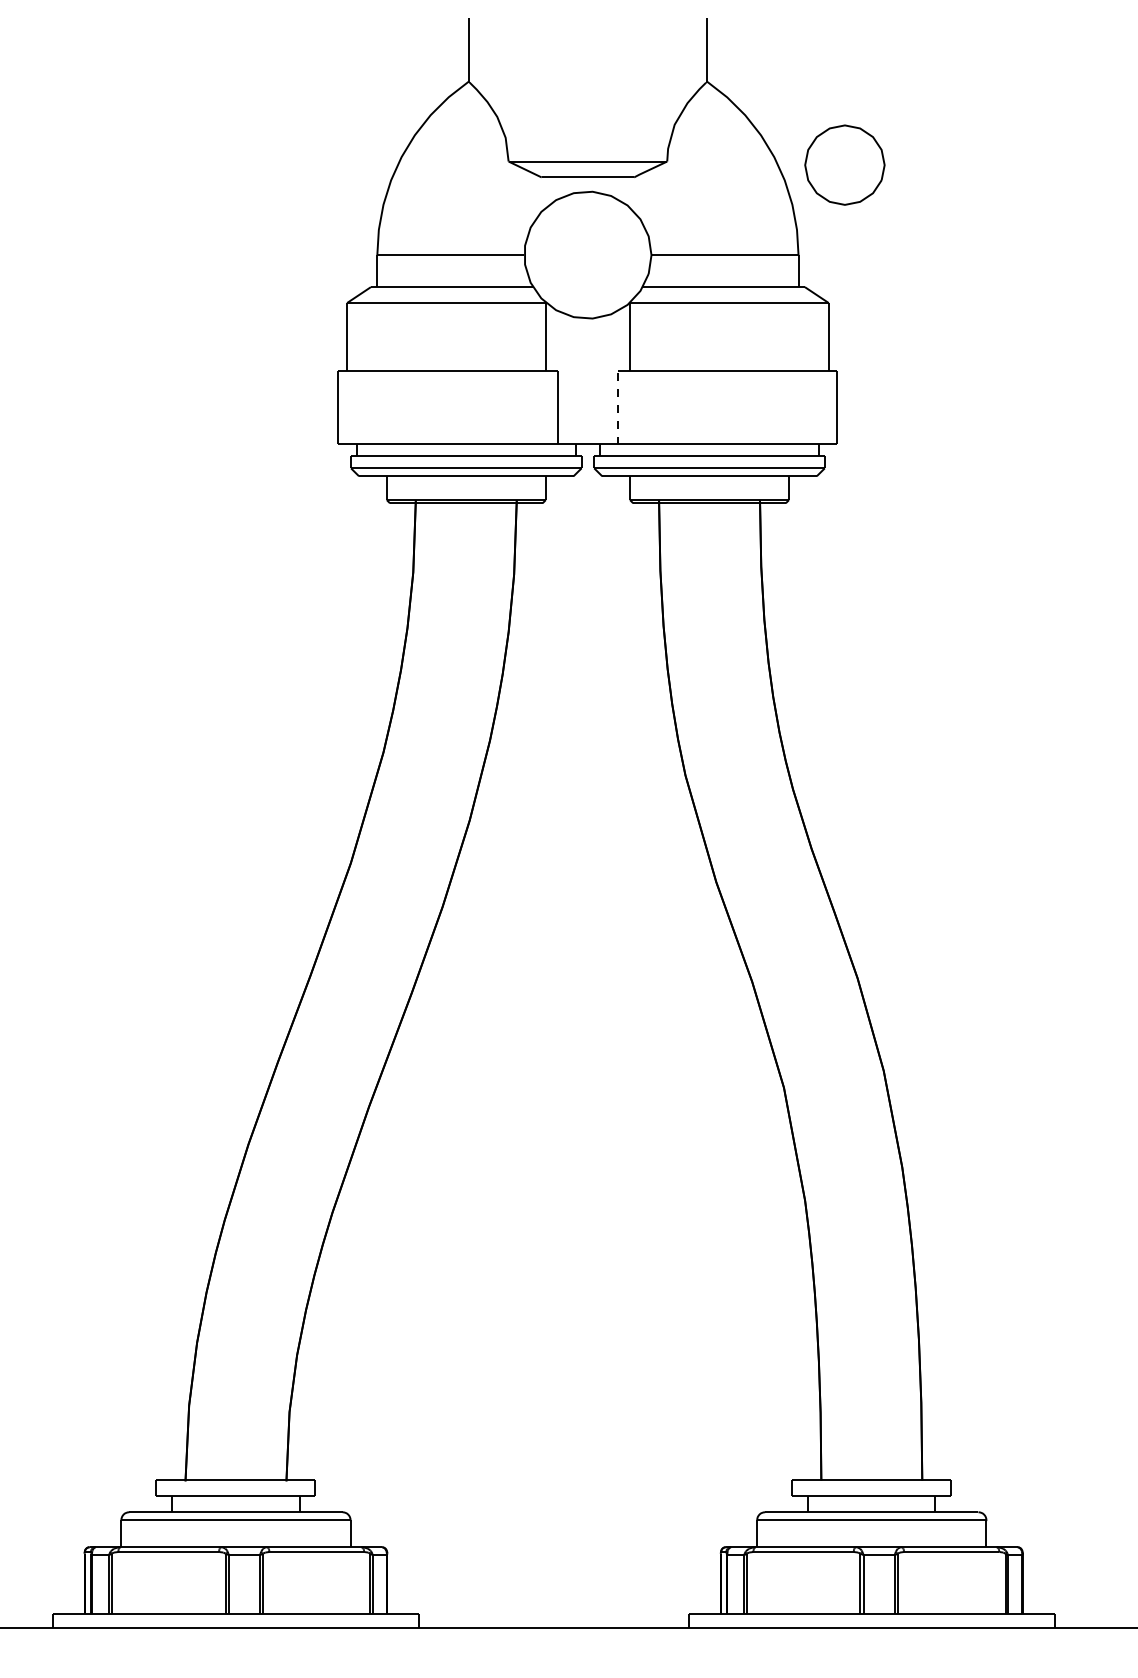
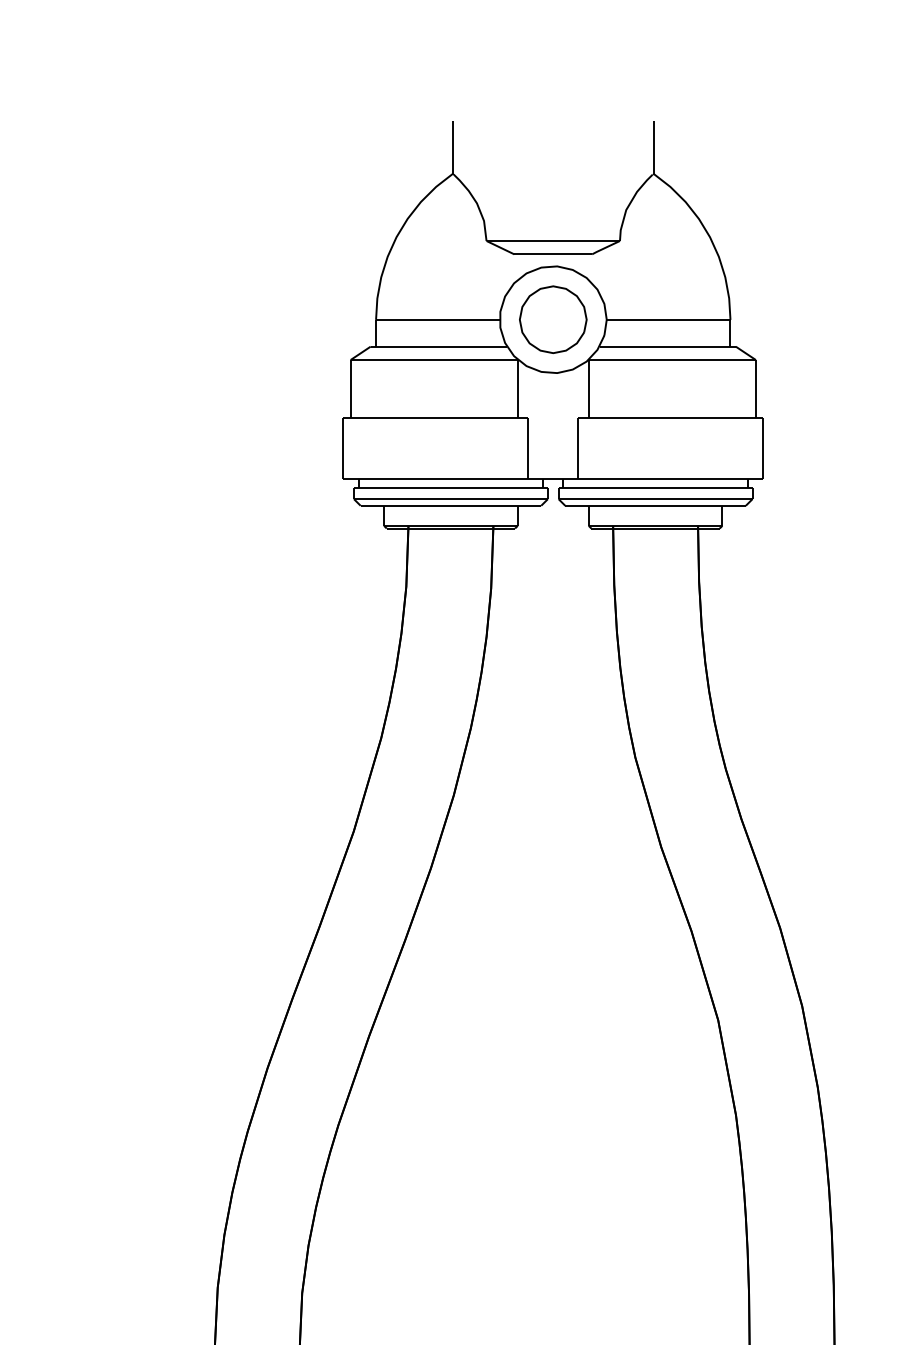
part: (844, 164) -> (552, 319), moved
line: (617, 407) -> (578, 447), dashed -> solid

